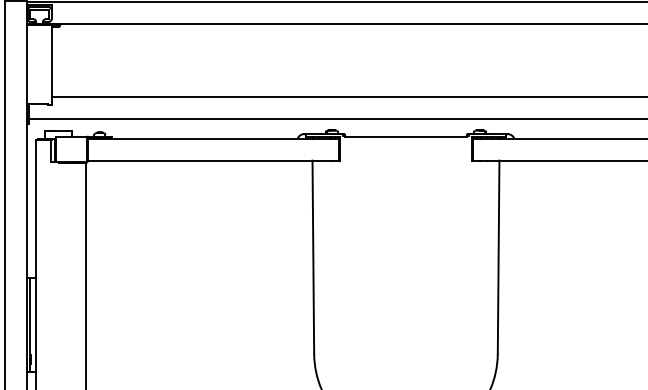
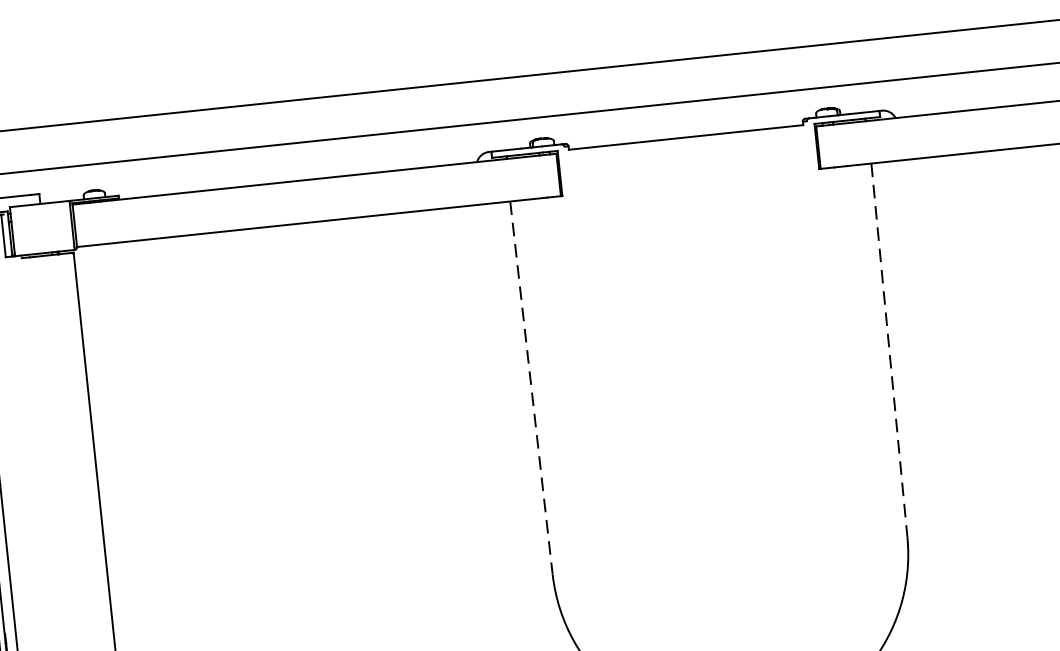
line: (313, 257) -> (531, 388), solid -> dashed
line: (498, 257) -> (889, 350), solid -> dashed

